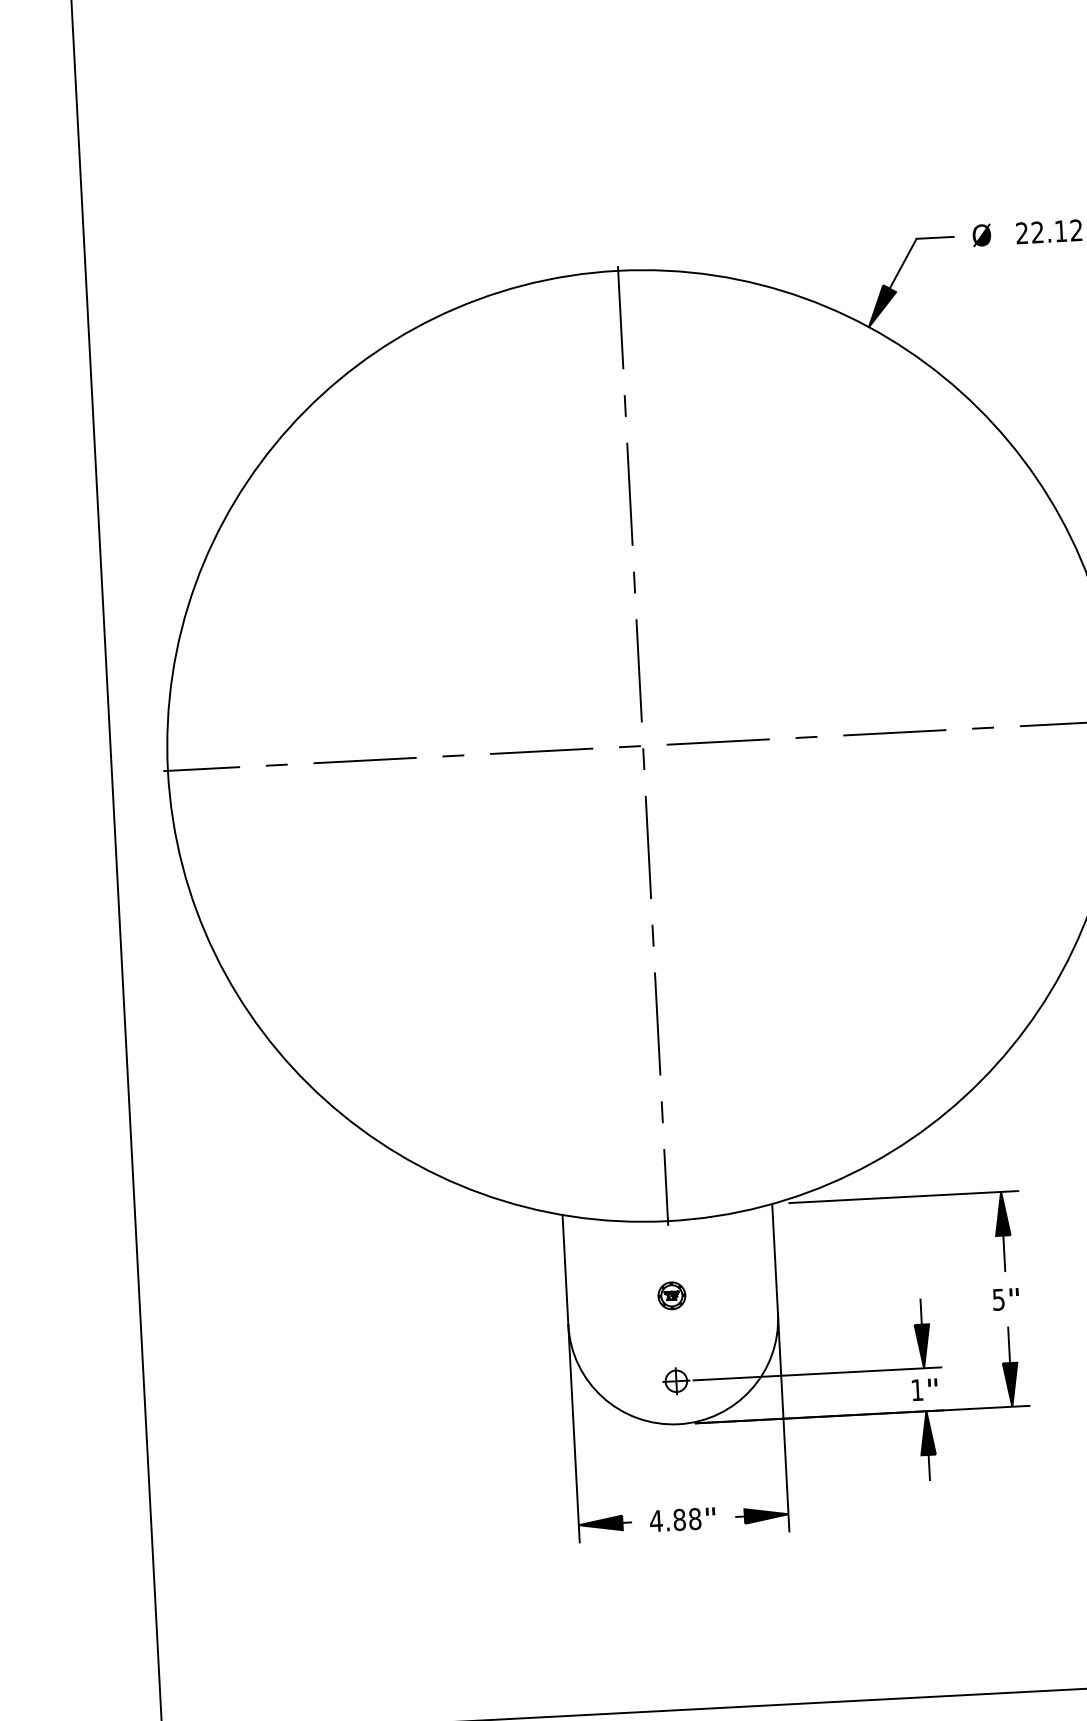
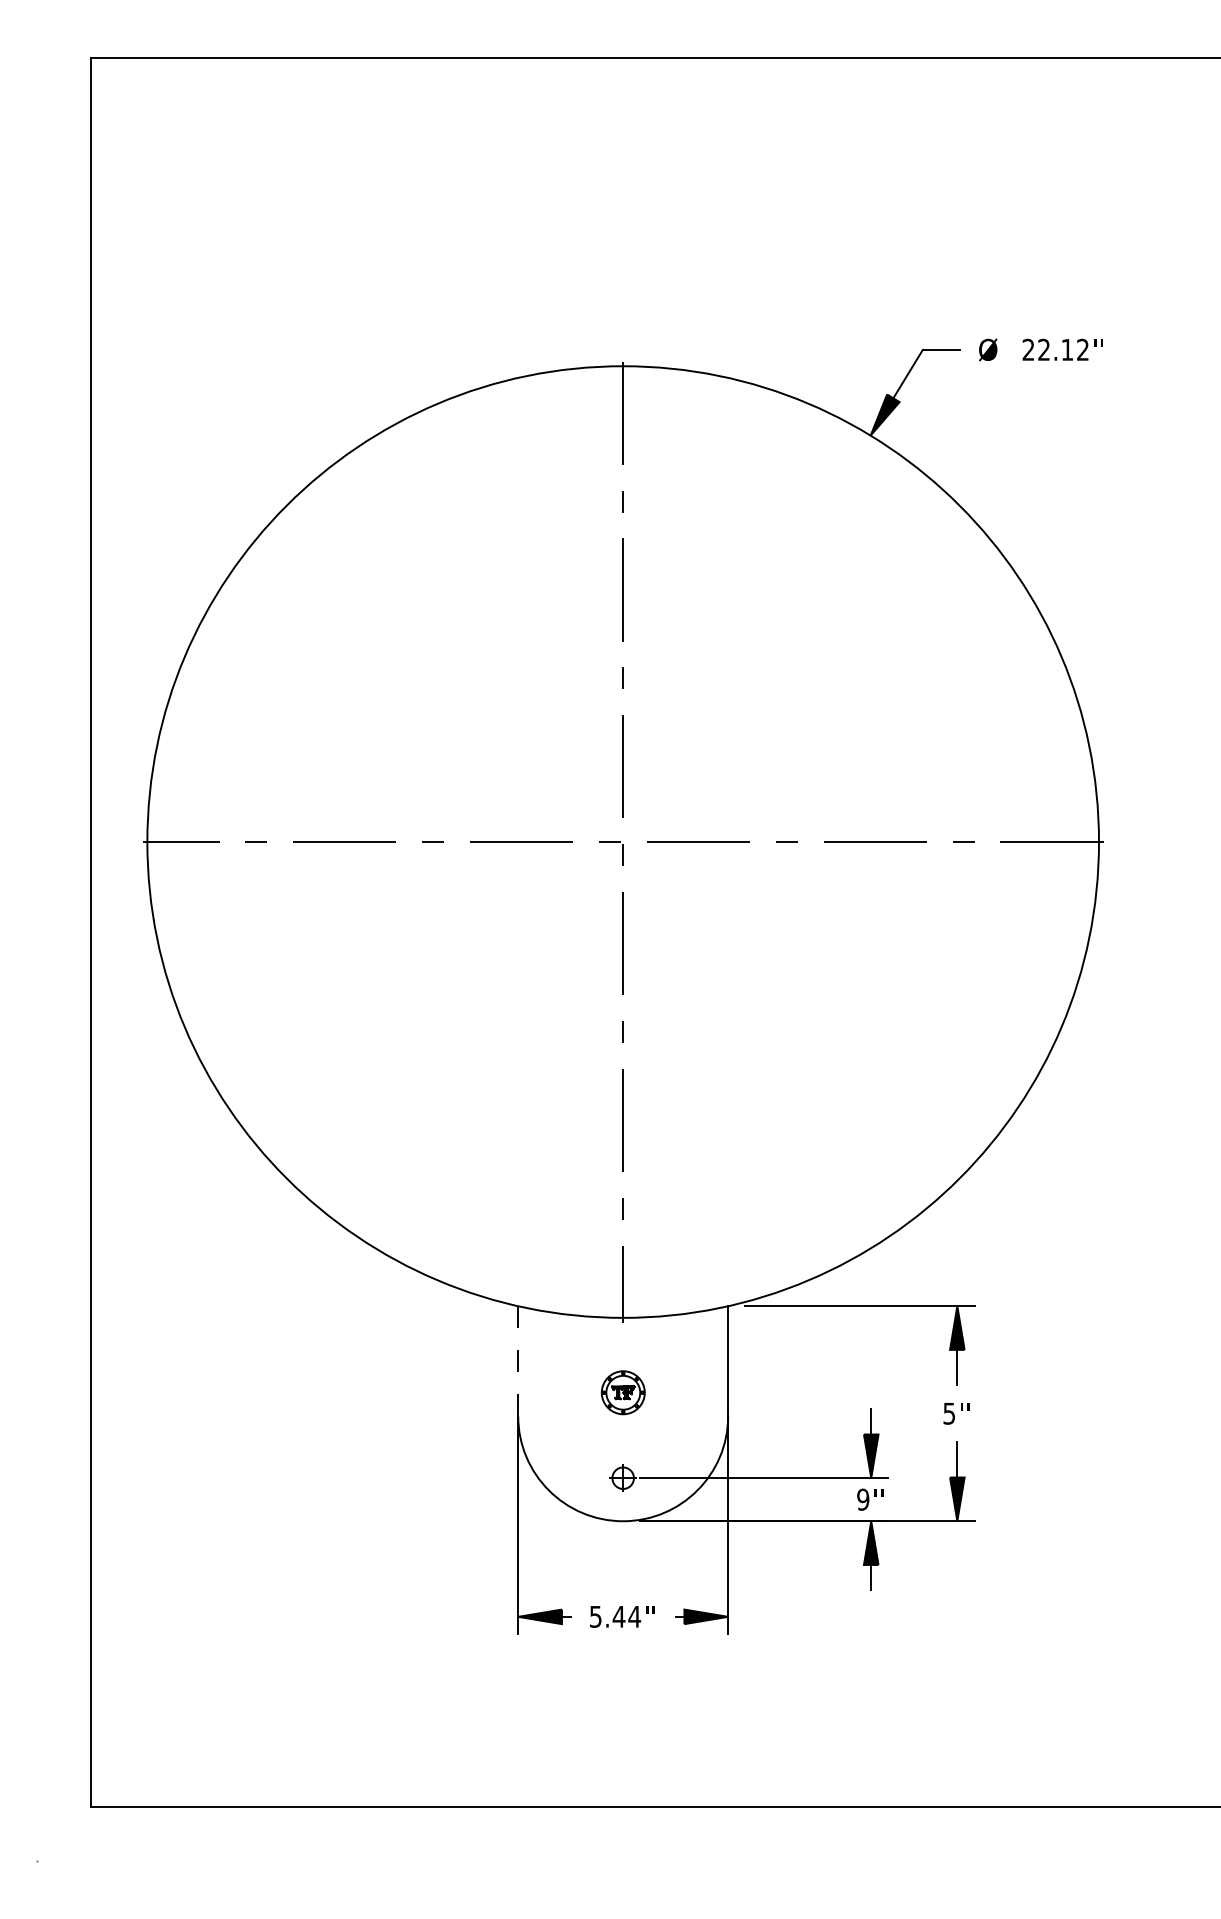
line: (565, 1270) -> (518, 1361), solid -> dashed
part: (671, 1295) -> (622, 1392), size x1.6
text: (917, 1389) -> (863, 1499), 1 -> 9
text: (675, 1519) -> (615, 1616), 4.88 -> 5.44

